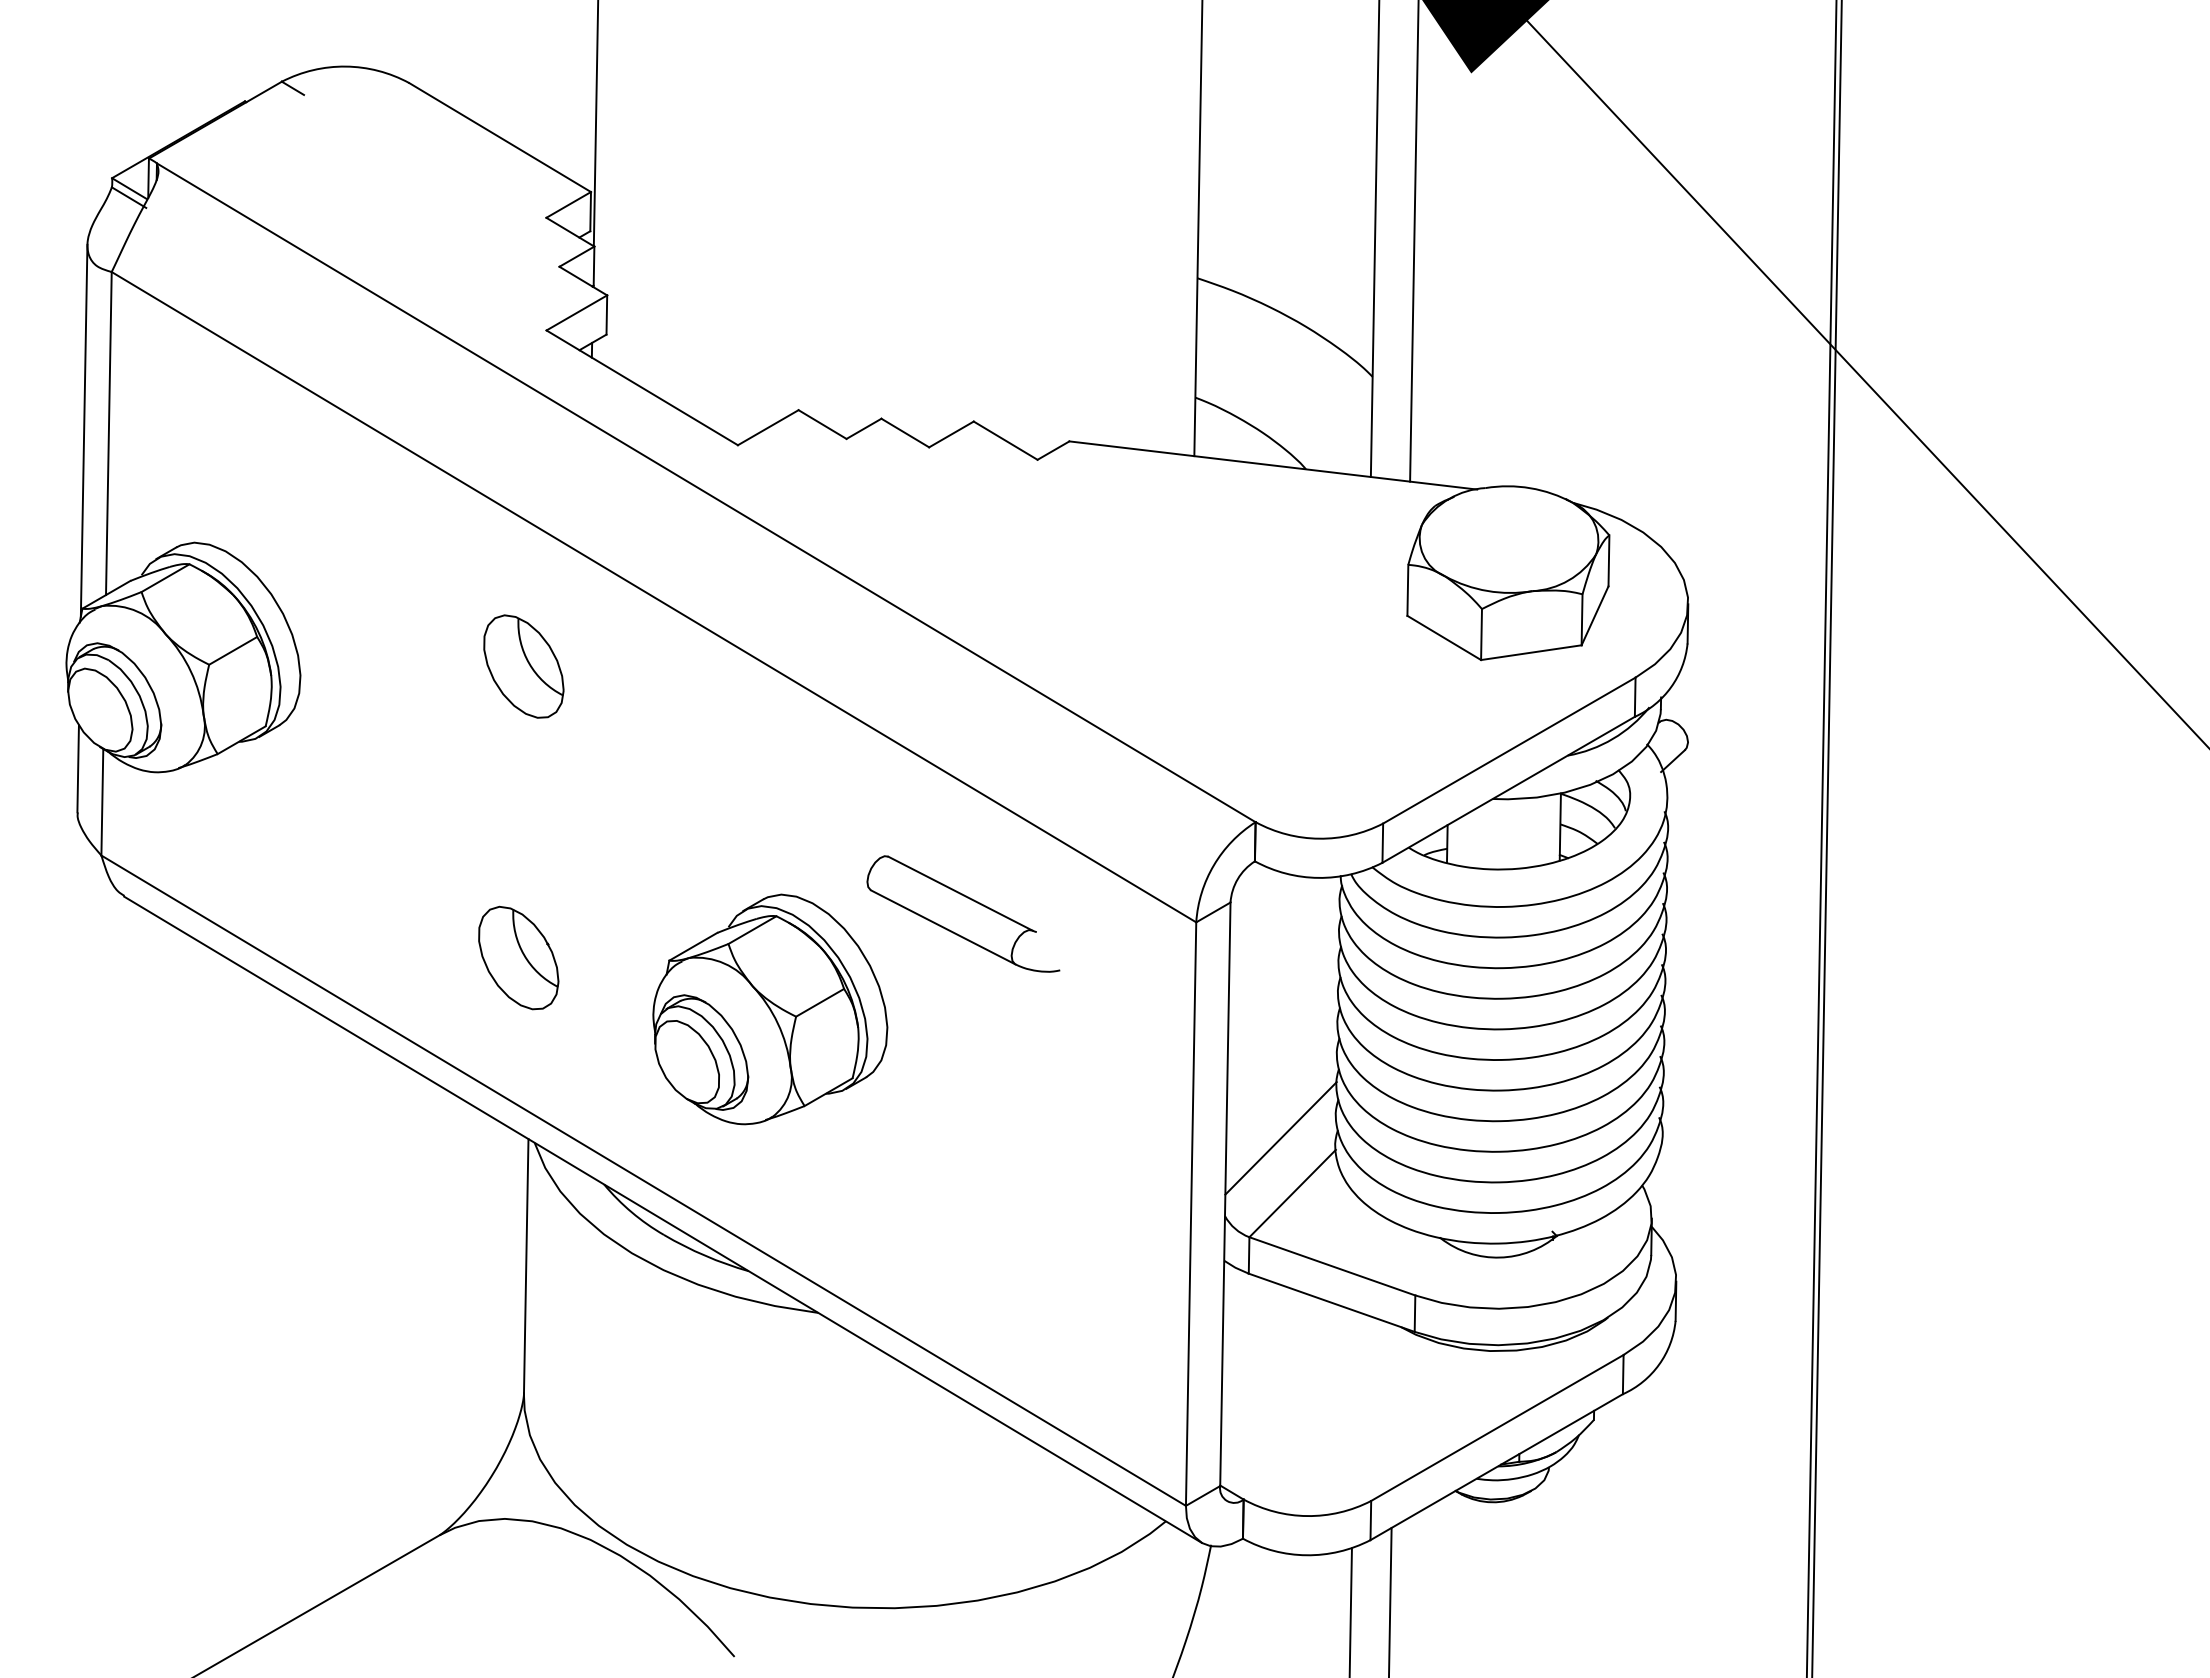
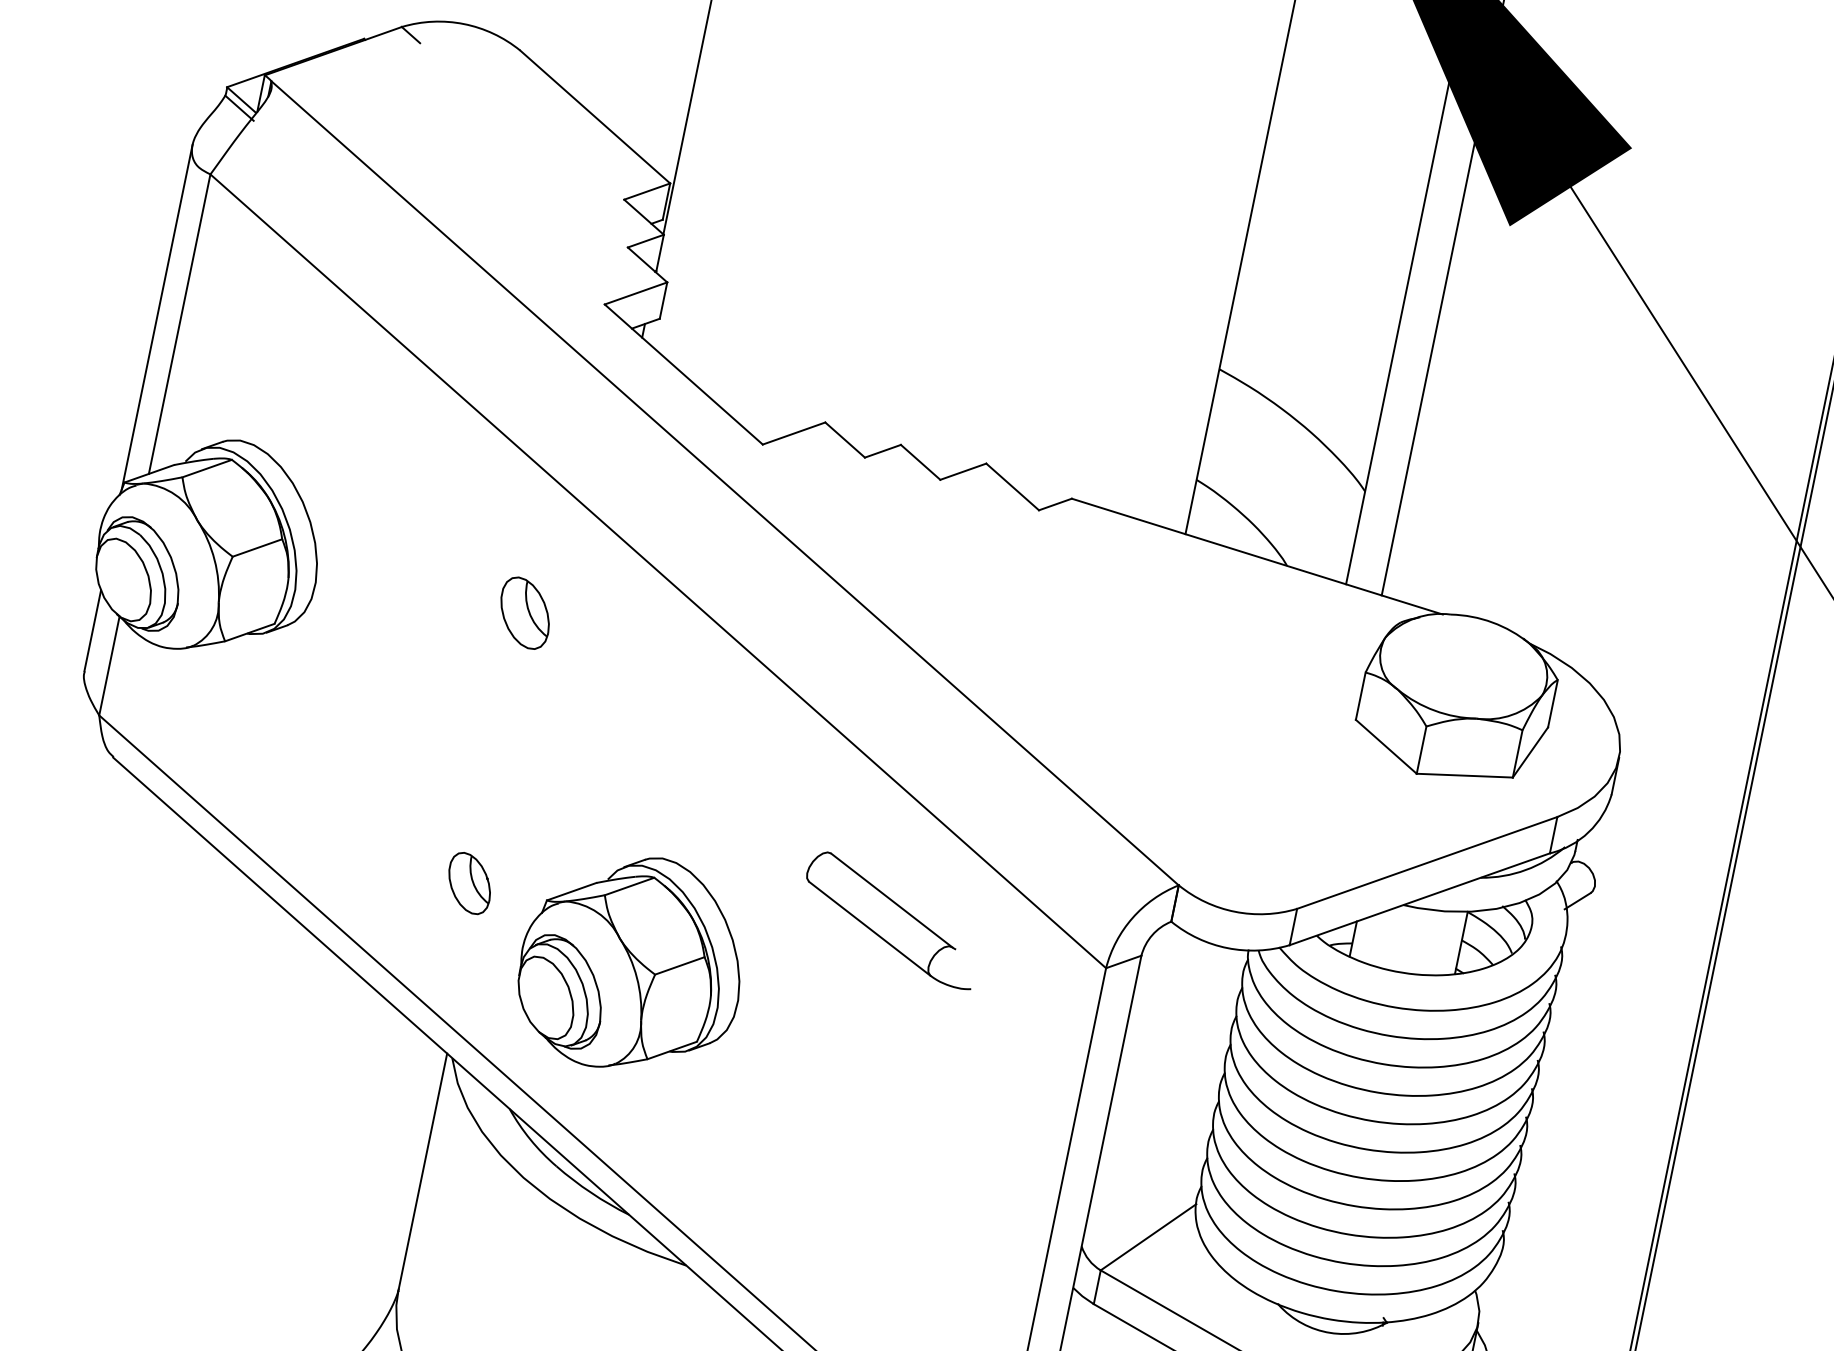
part: (523, 666) -> (524, 613), size x0.7
part: (518, 957) -> (469, 882), size x0.6
part: (770, 1009) -> (632, 963), moved
line: (1280, 1138) -> (1146, 1183), removed

